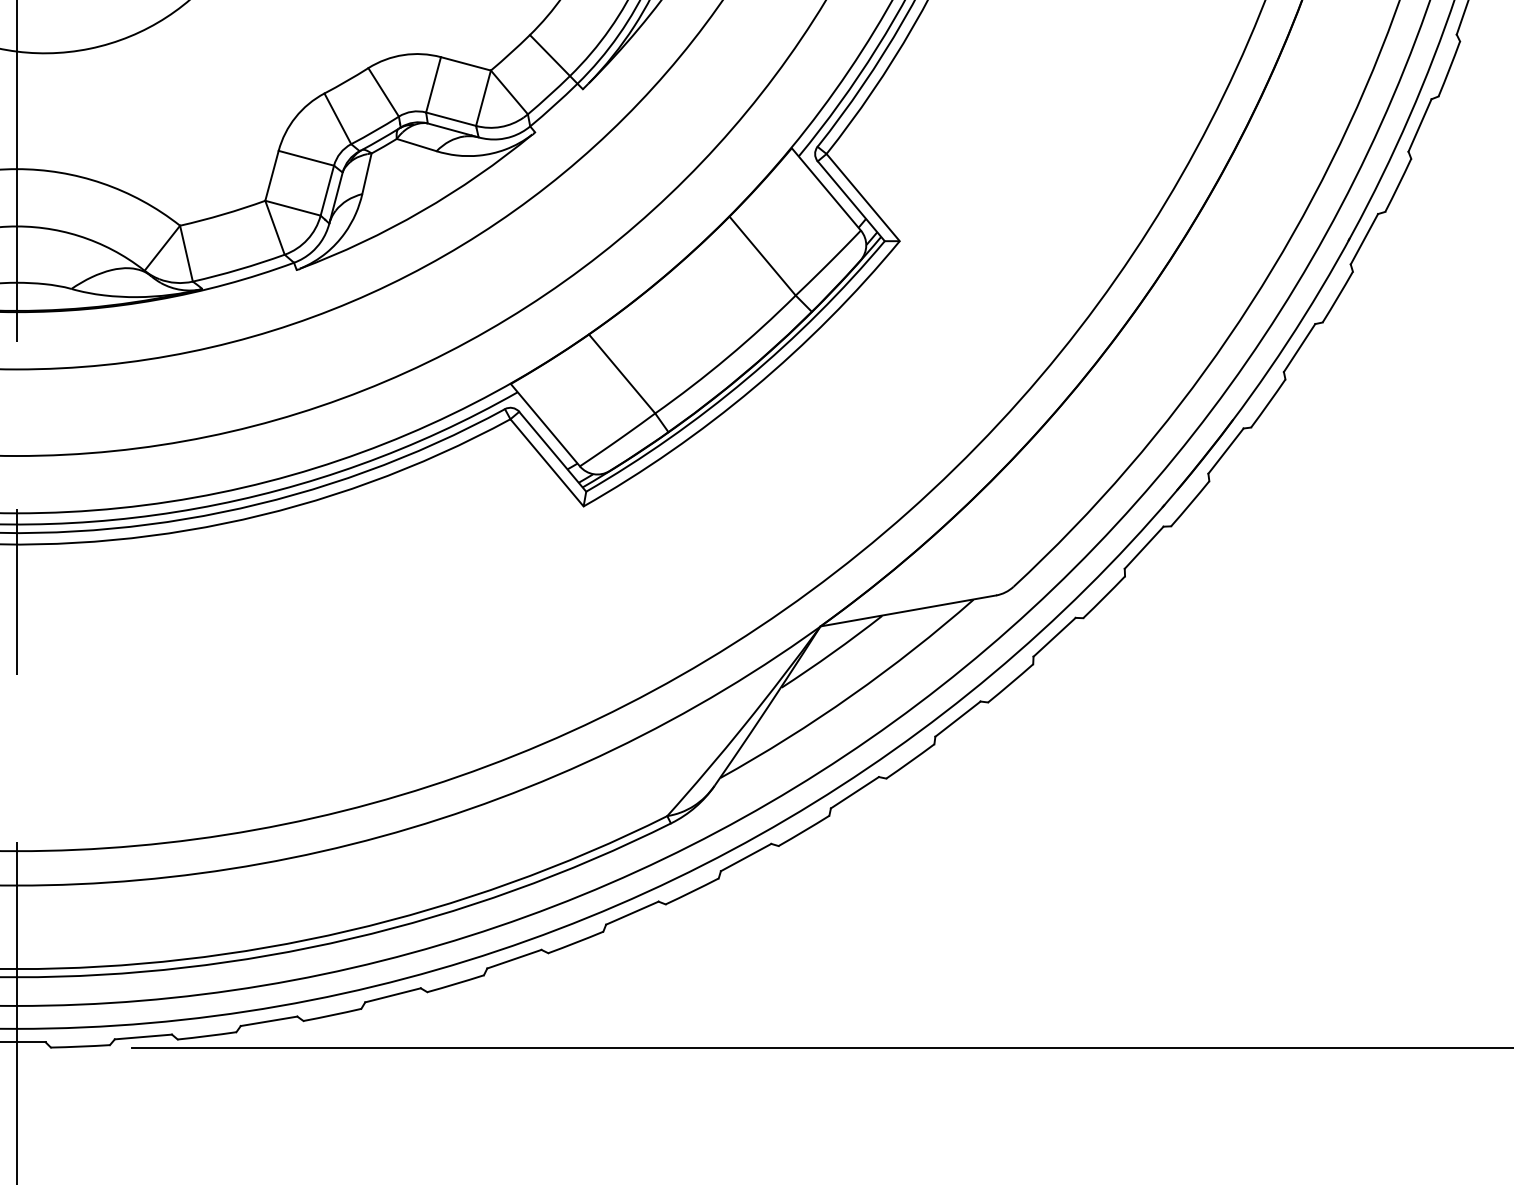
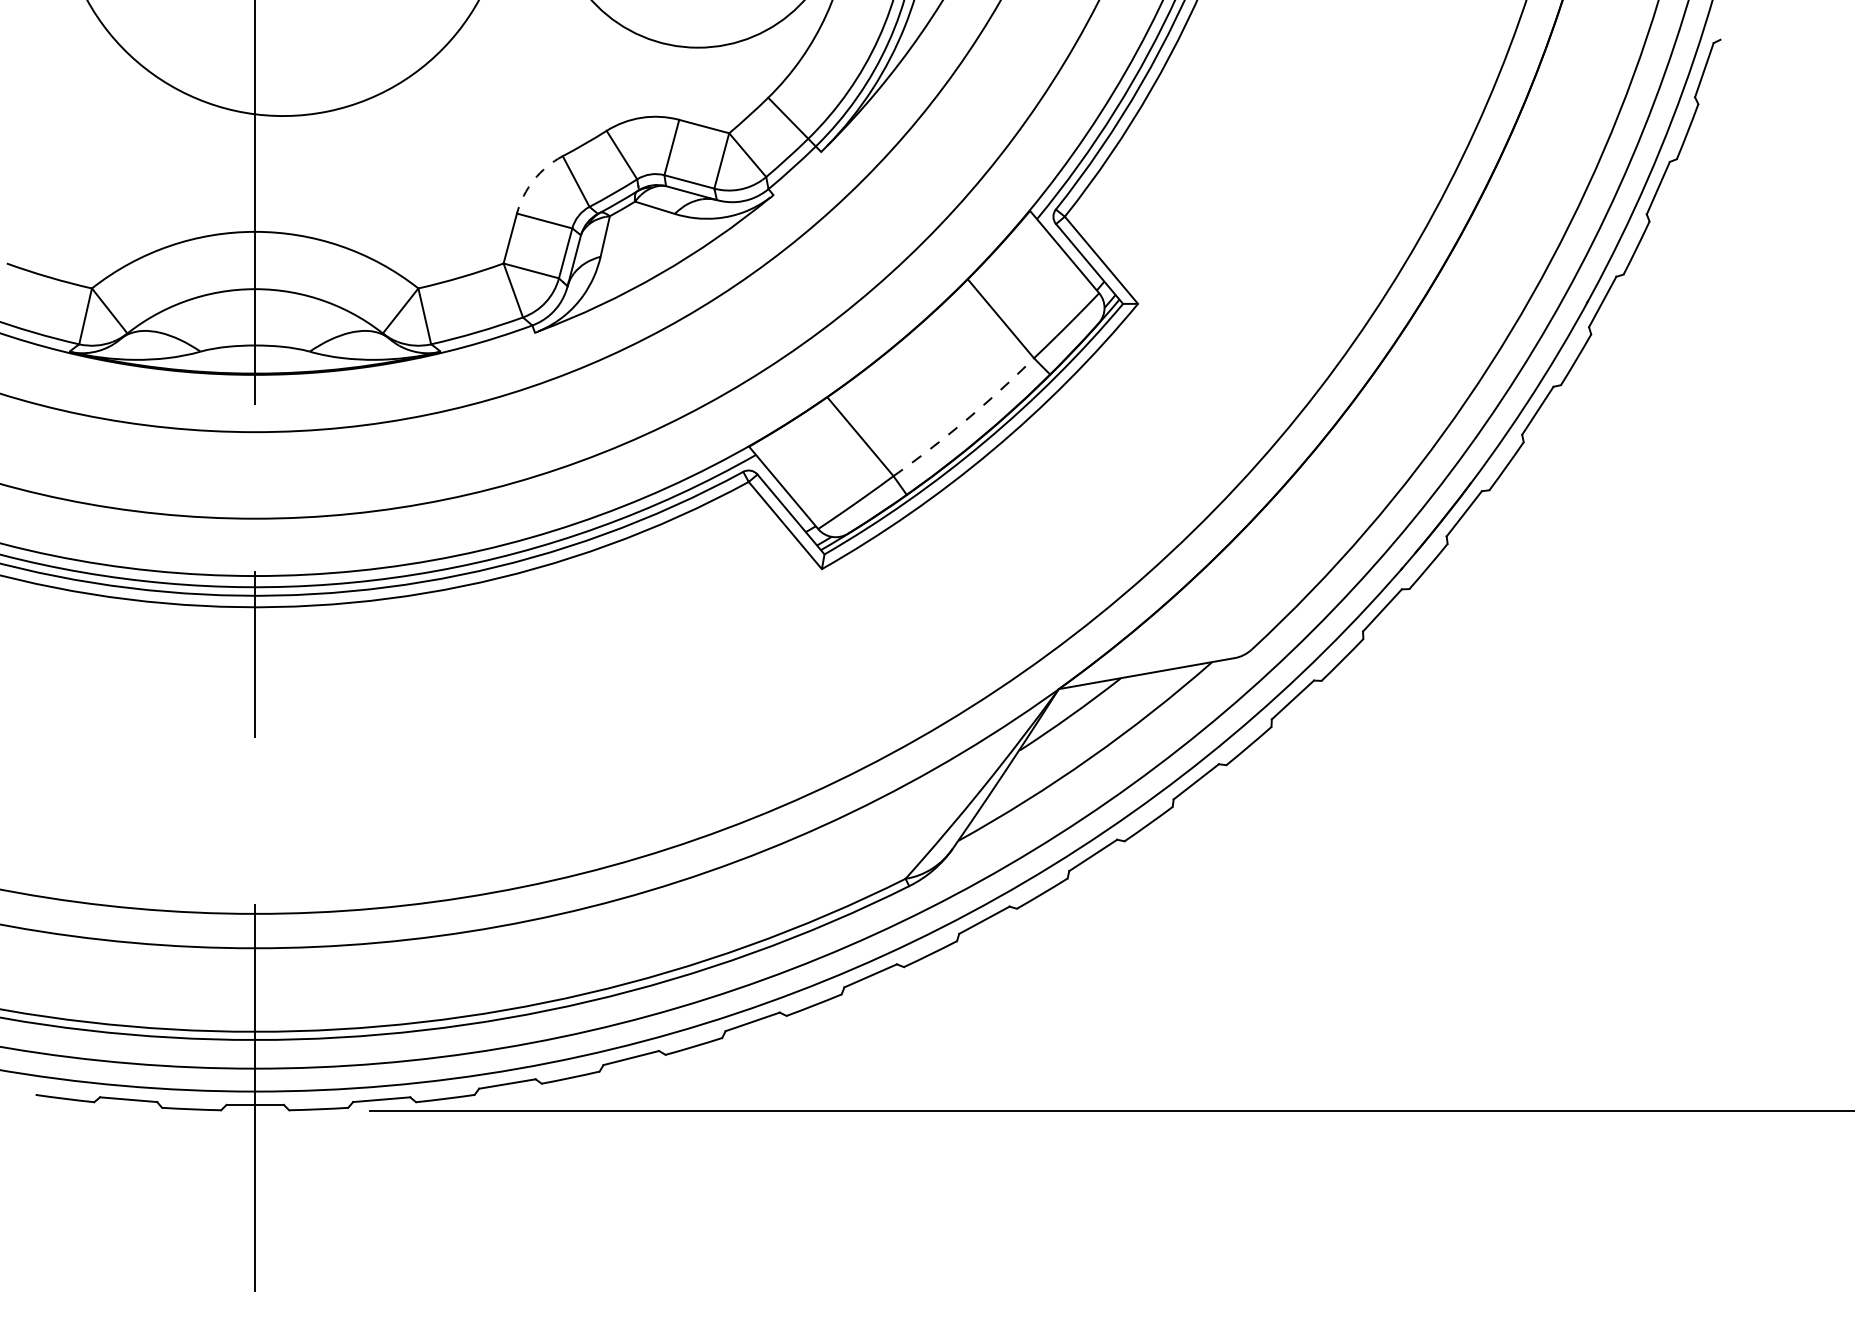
arc: (295, 117) -> (533, 180), solid -> dashed
arc: (728, 357) -> (966, 420), solid -> dashed

